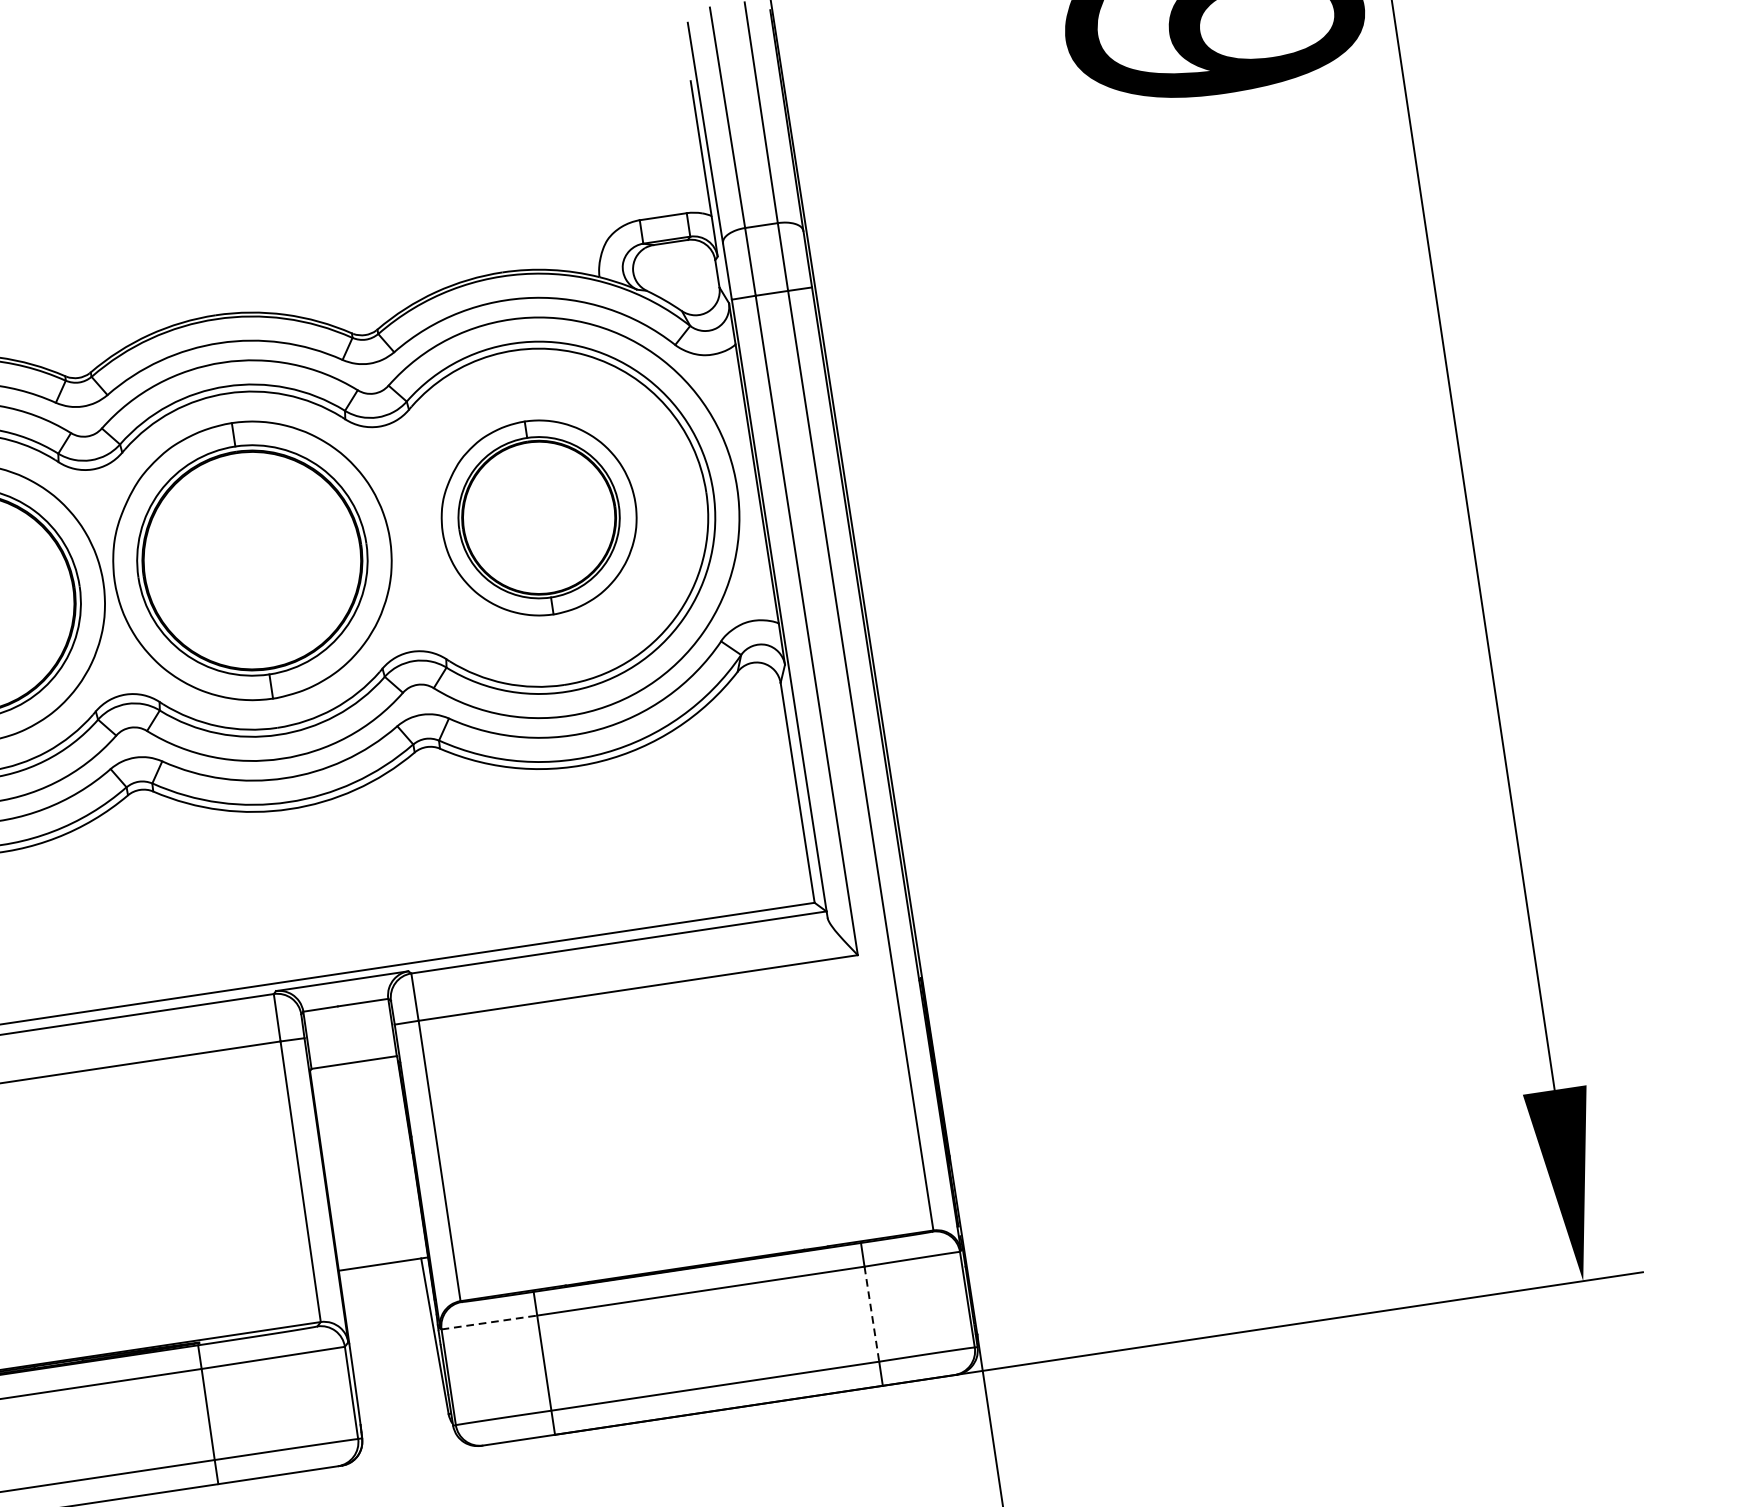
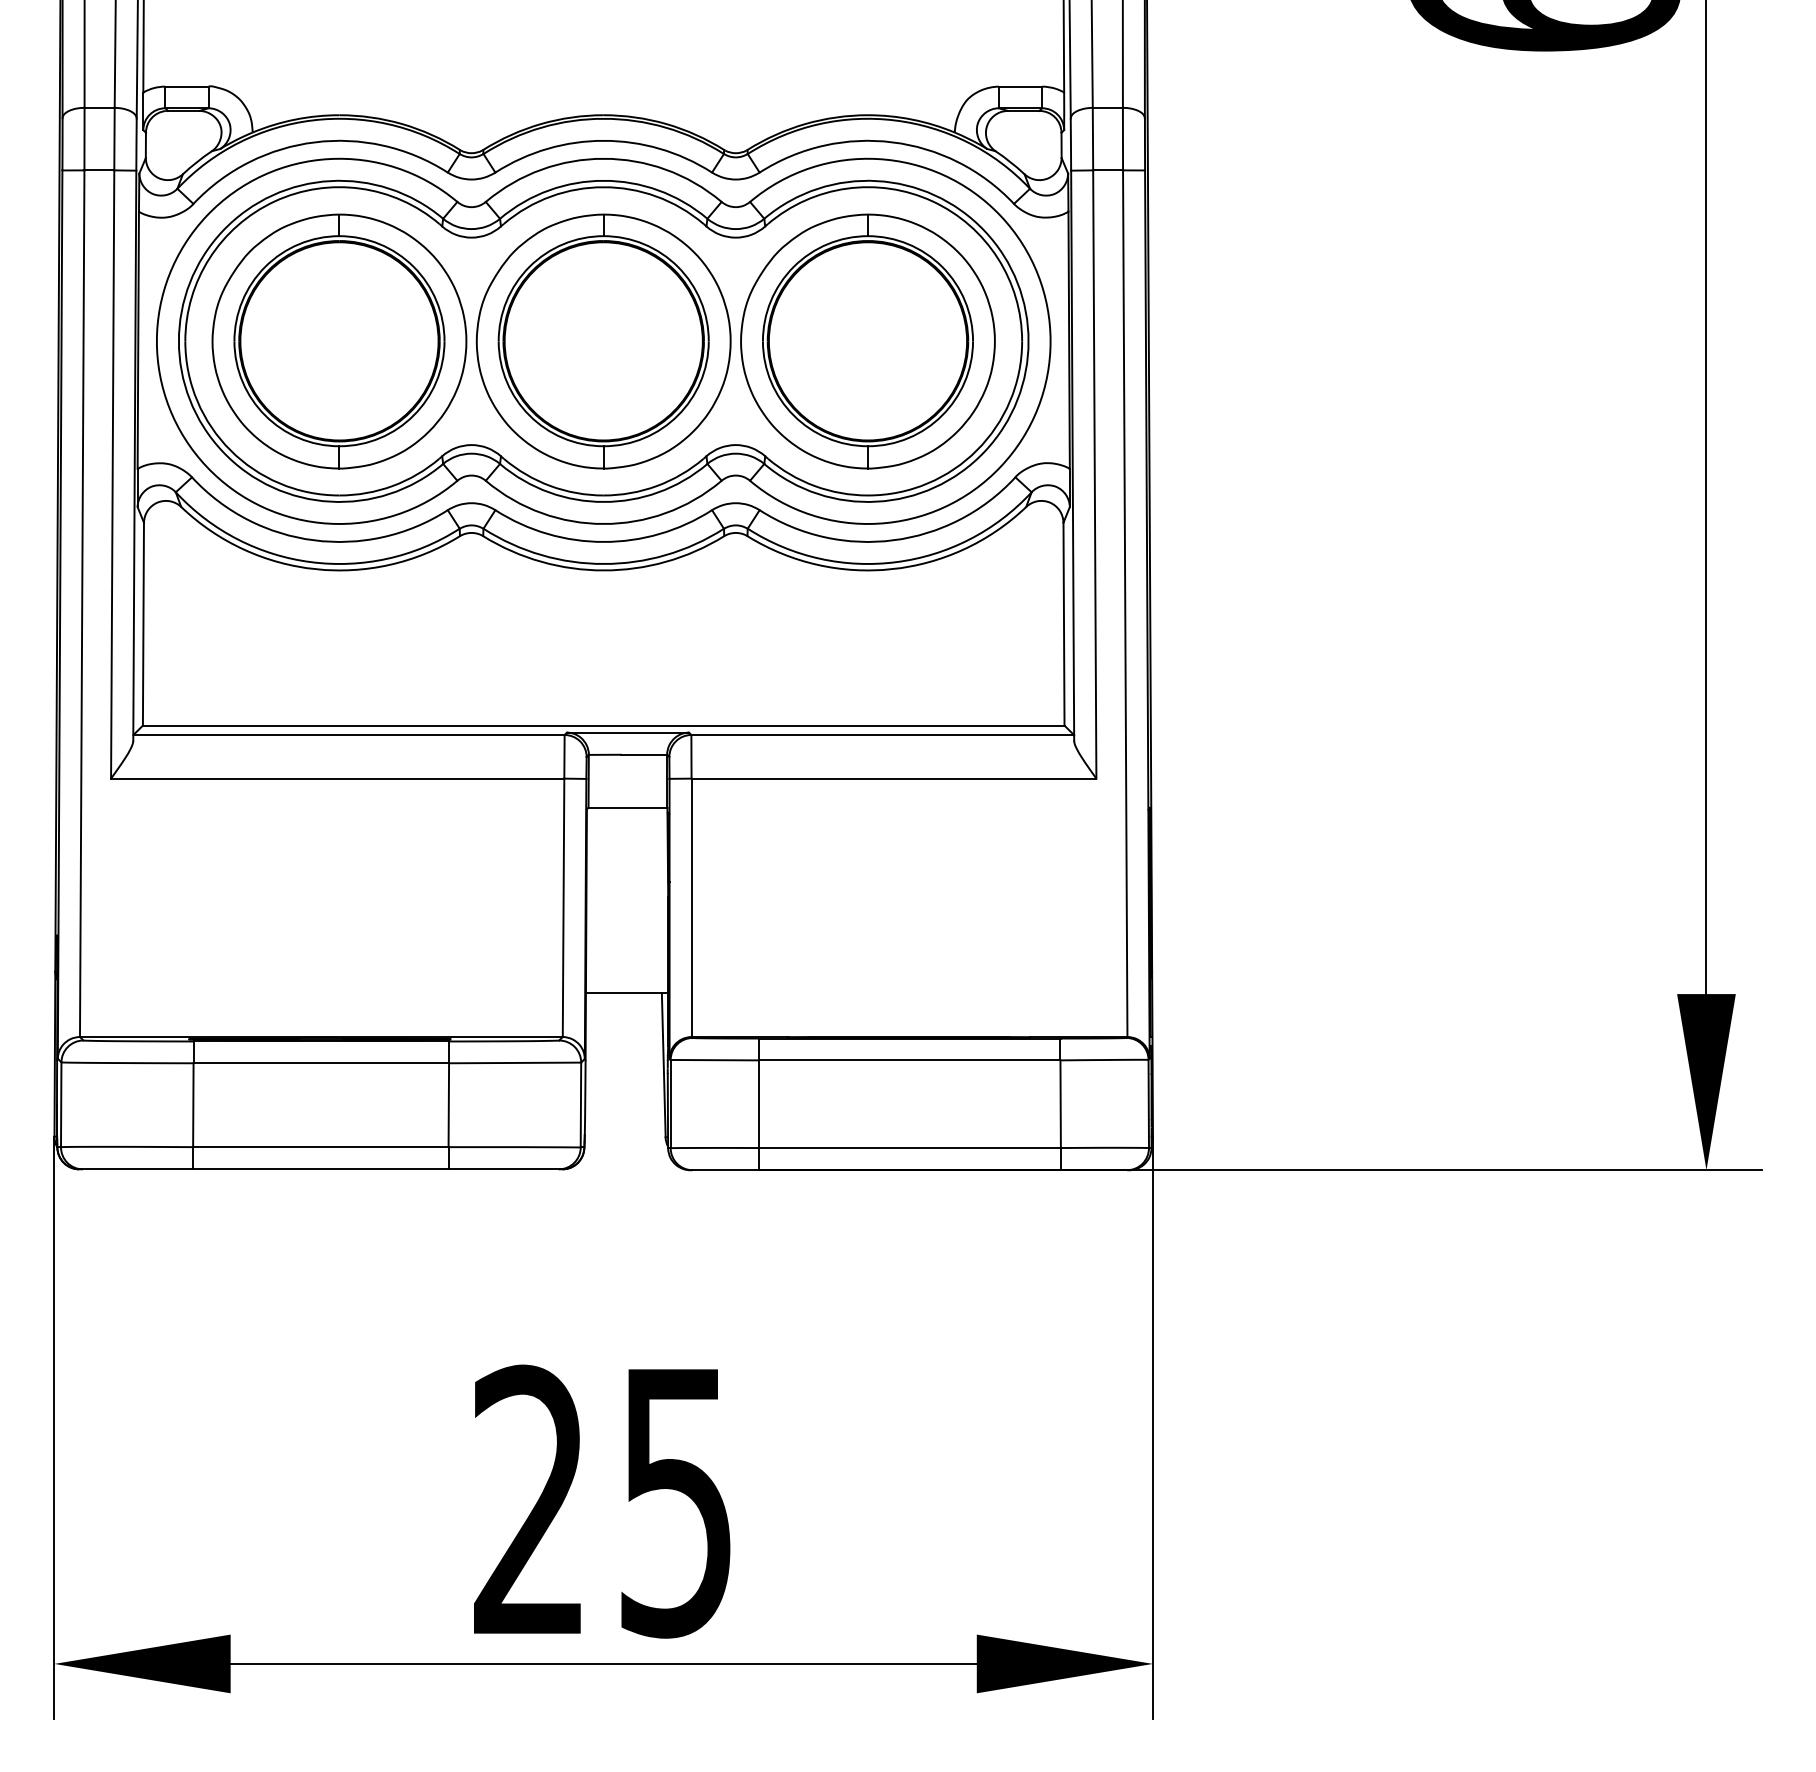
part: (538, 518) -> (867, 341), size x1.43
line: (871, 1314) -> (1060, 1104), dashed -> solid
line: (490, 1322) -> (715, 1060), dashed -> solid

